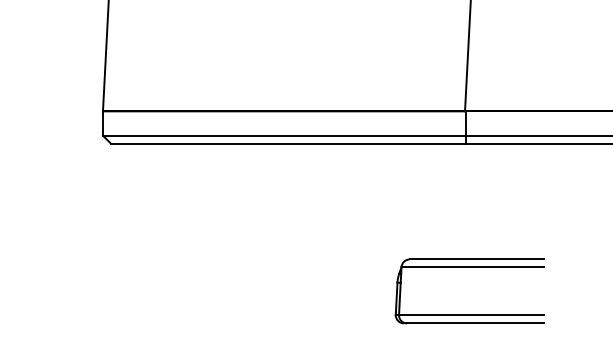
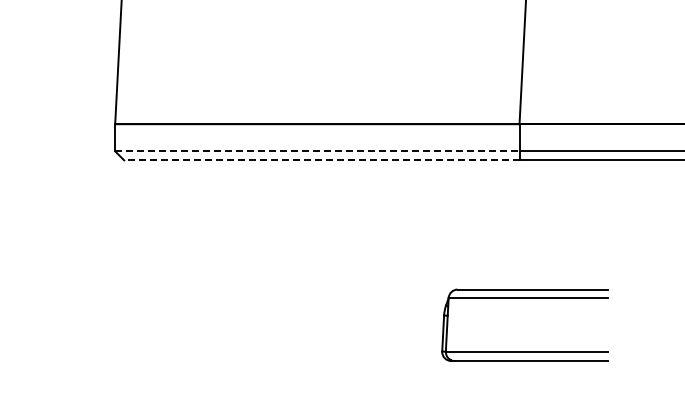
line: (285, 135) -> (318, 151), solid -> dashed
line: (288, 143) -> (322, 160), solid -> dashed

